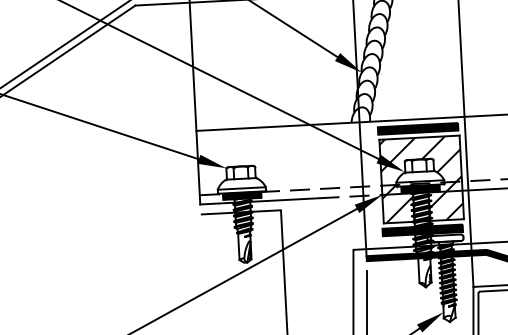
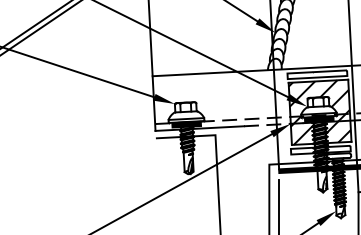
fill: (417, 128) -> (316, 74), removed
fill: (422, 230) -> (320, 150), removed

